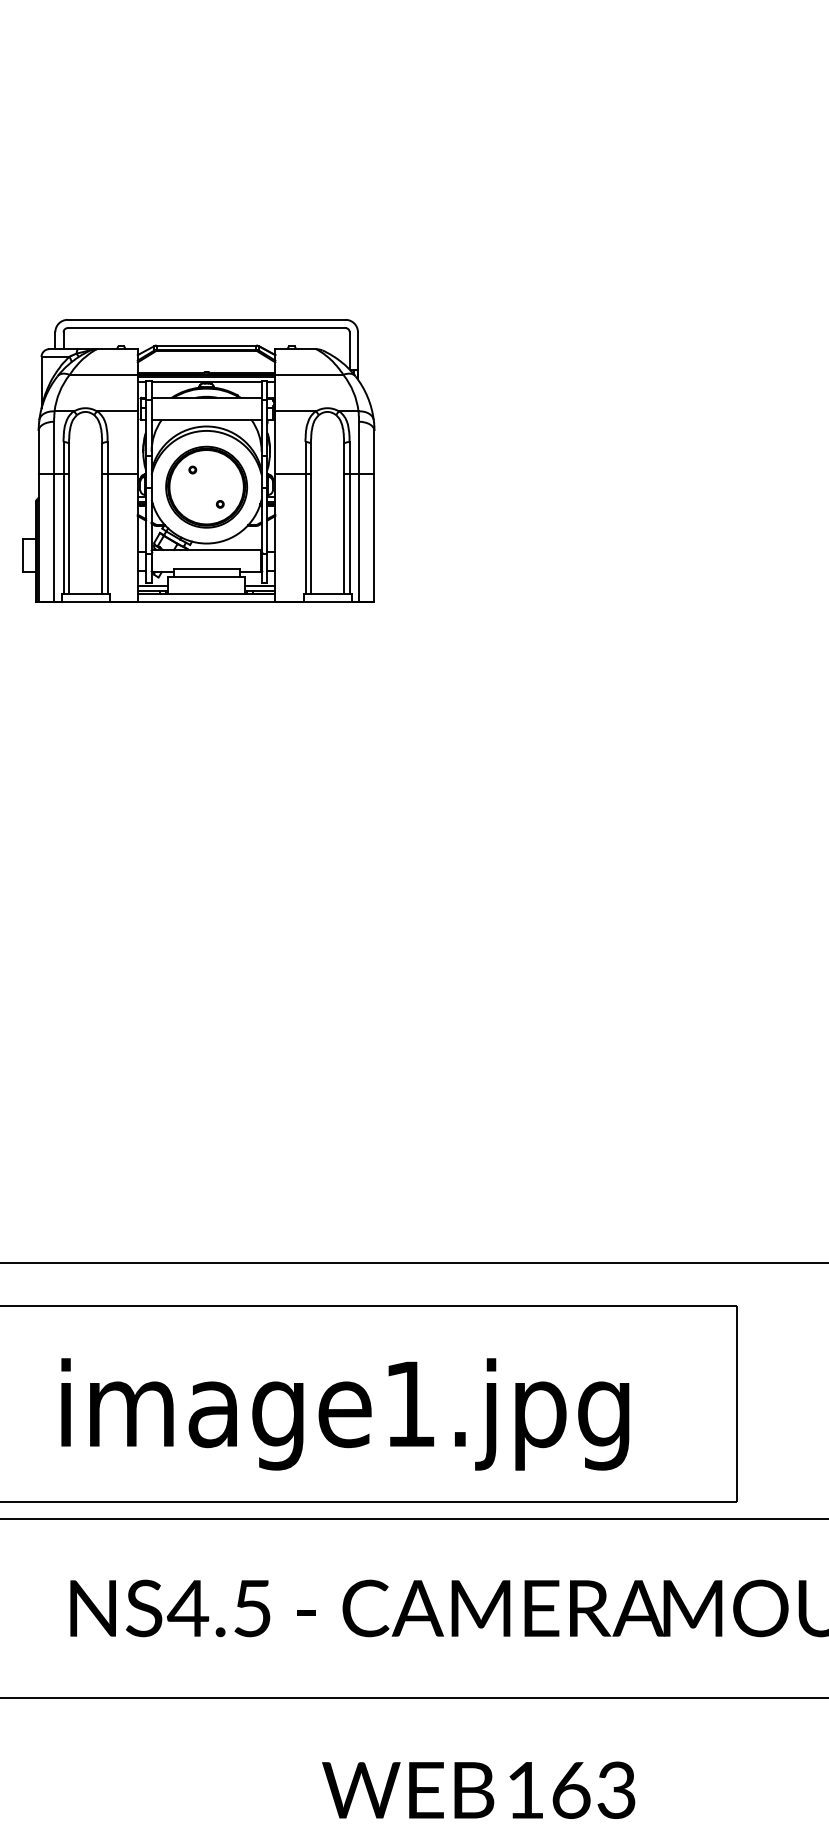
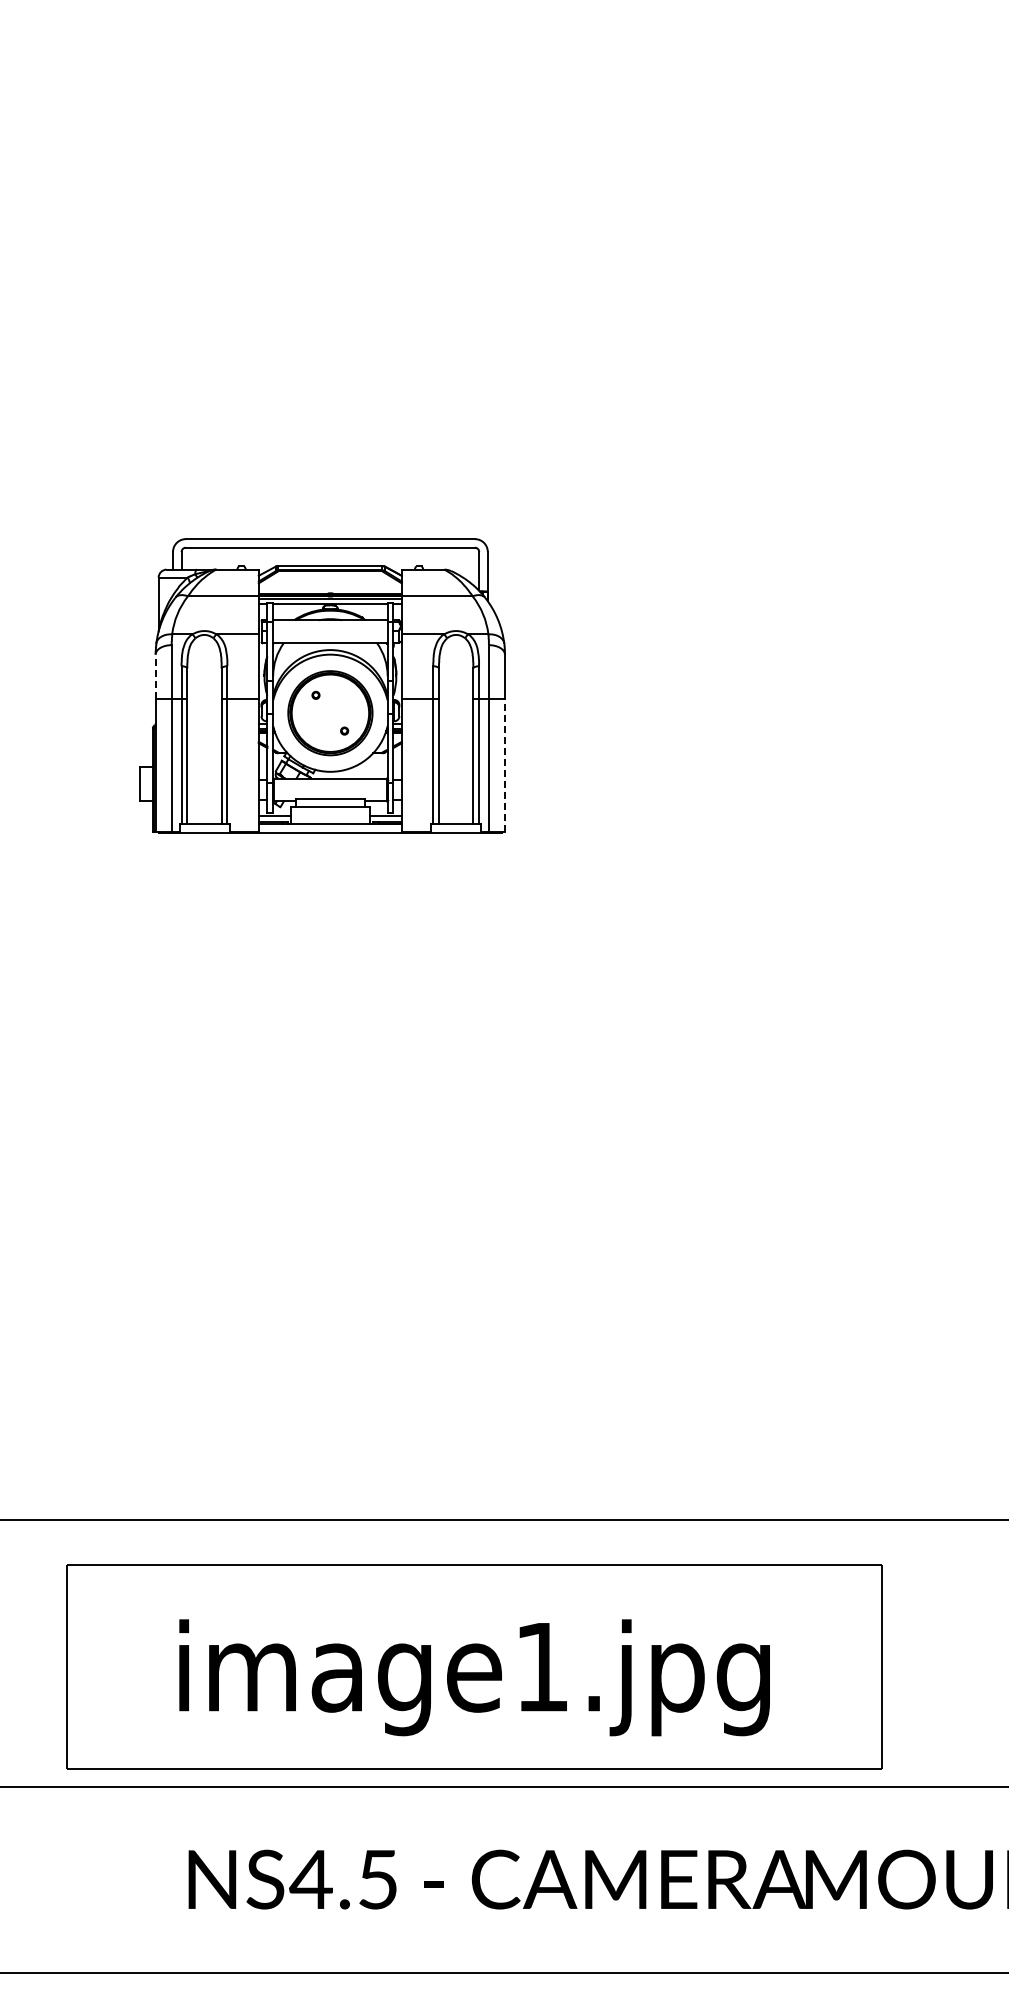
line: (38, 451) -> (155, 676), solid -> dashed
line: (373, 537) -> (504, 765), solid -> dashed

